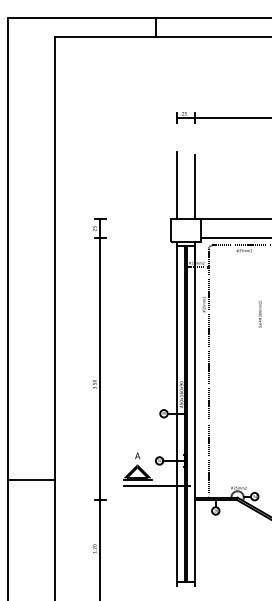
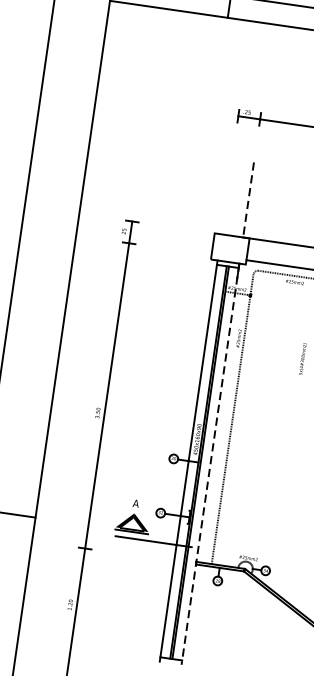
line: (176, 185) -> (226, 194), removed
line: (195, 187) -> (248, 200), solid -> dashed
line: (195, 413) -> (210, 463), solid -> dashed

